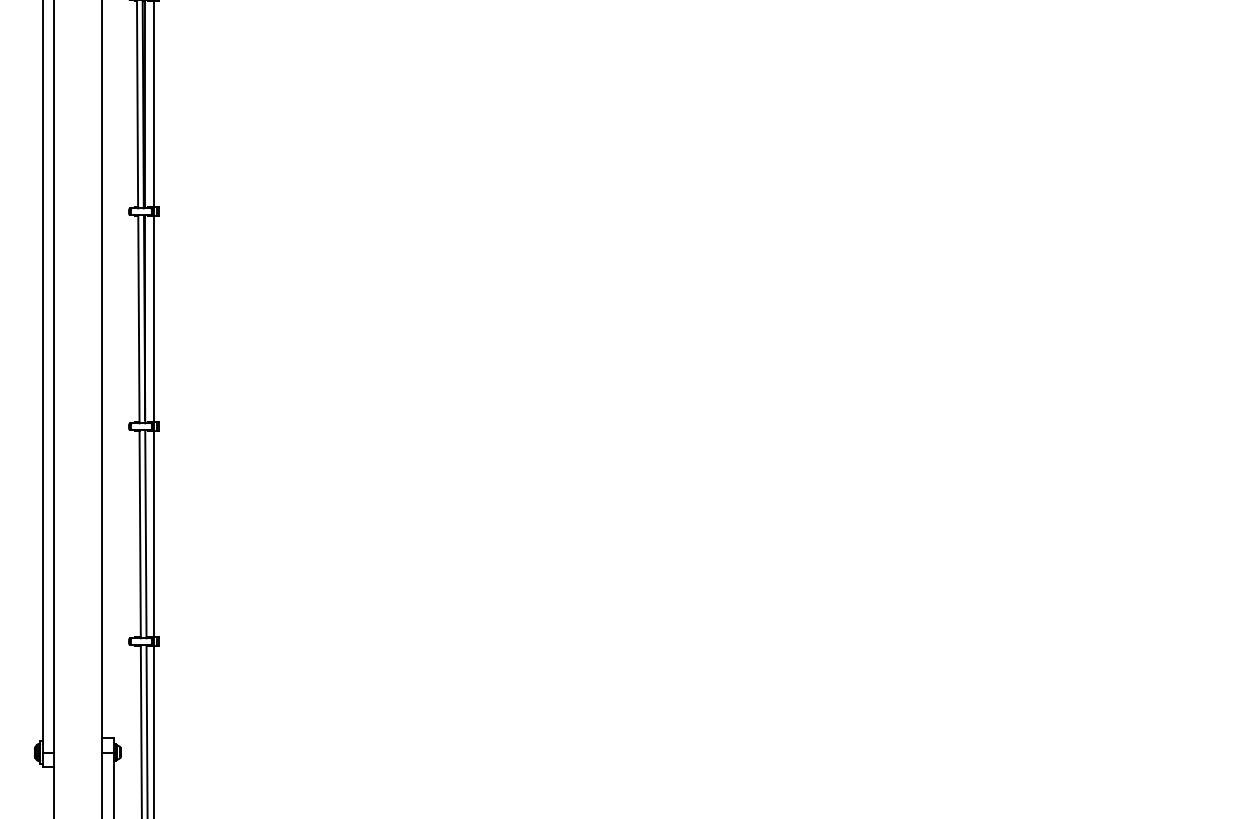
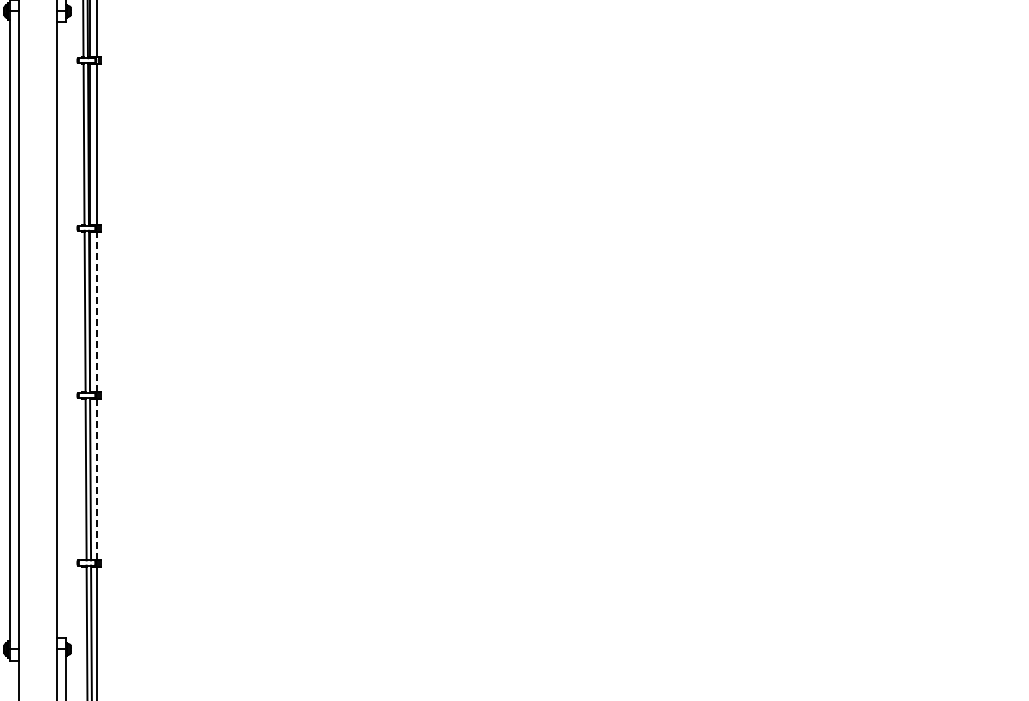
line: (153, 318) -> (96, 311), solid -> dashed
line: (153, 533) -> (96, 478), solid -> dashed

